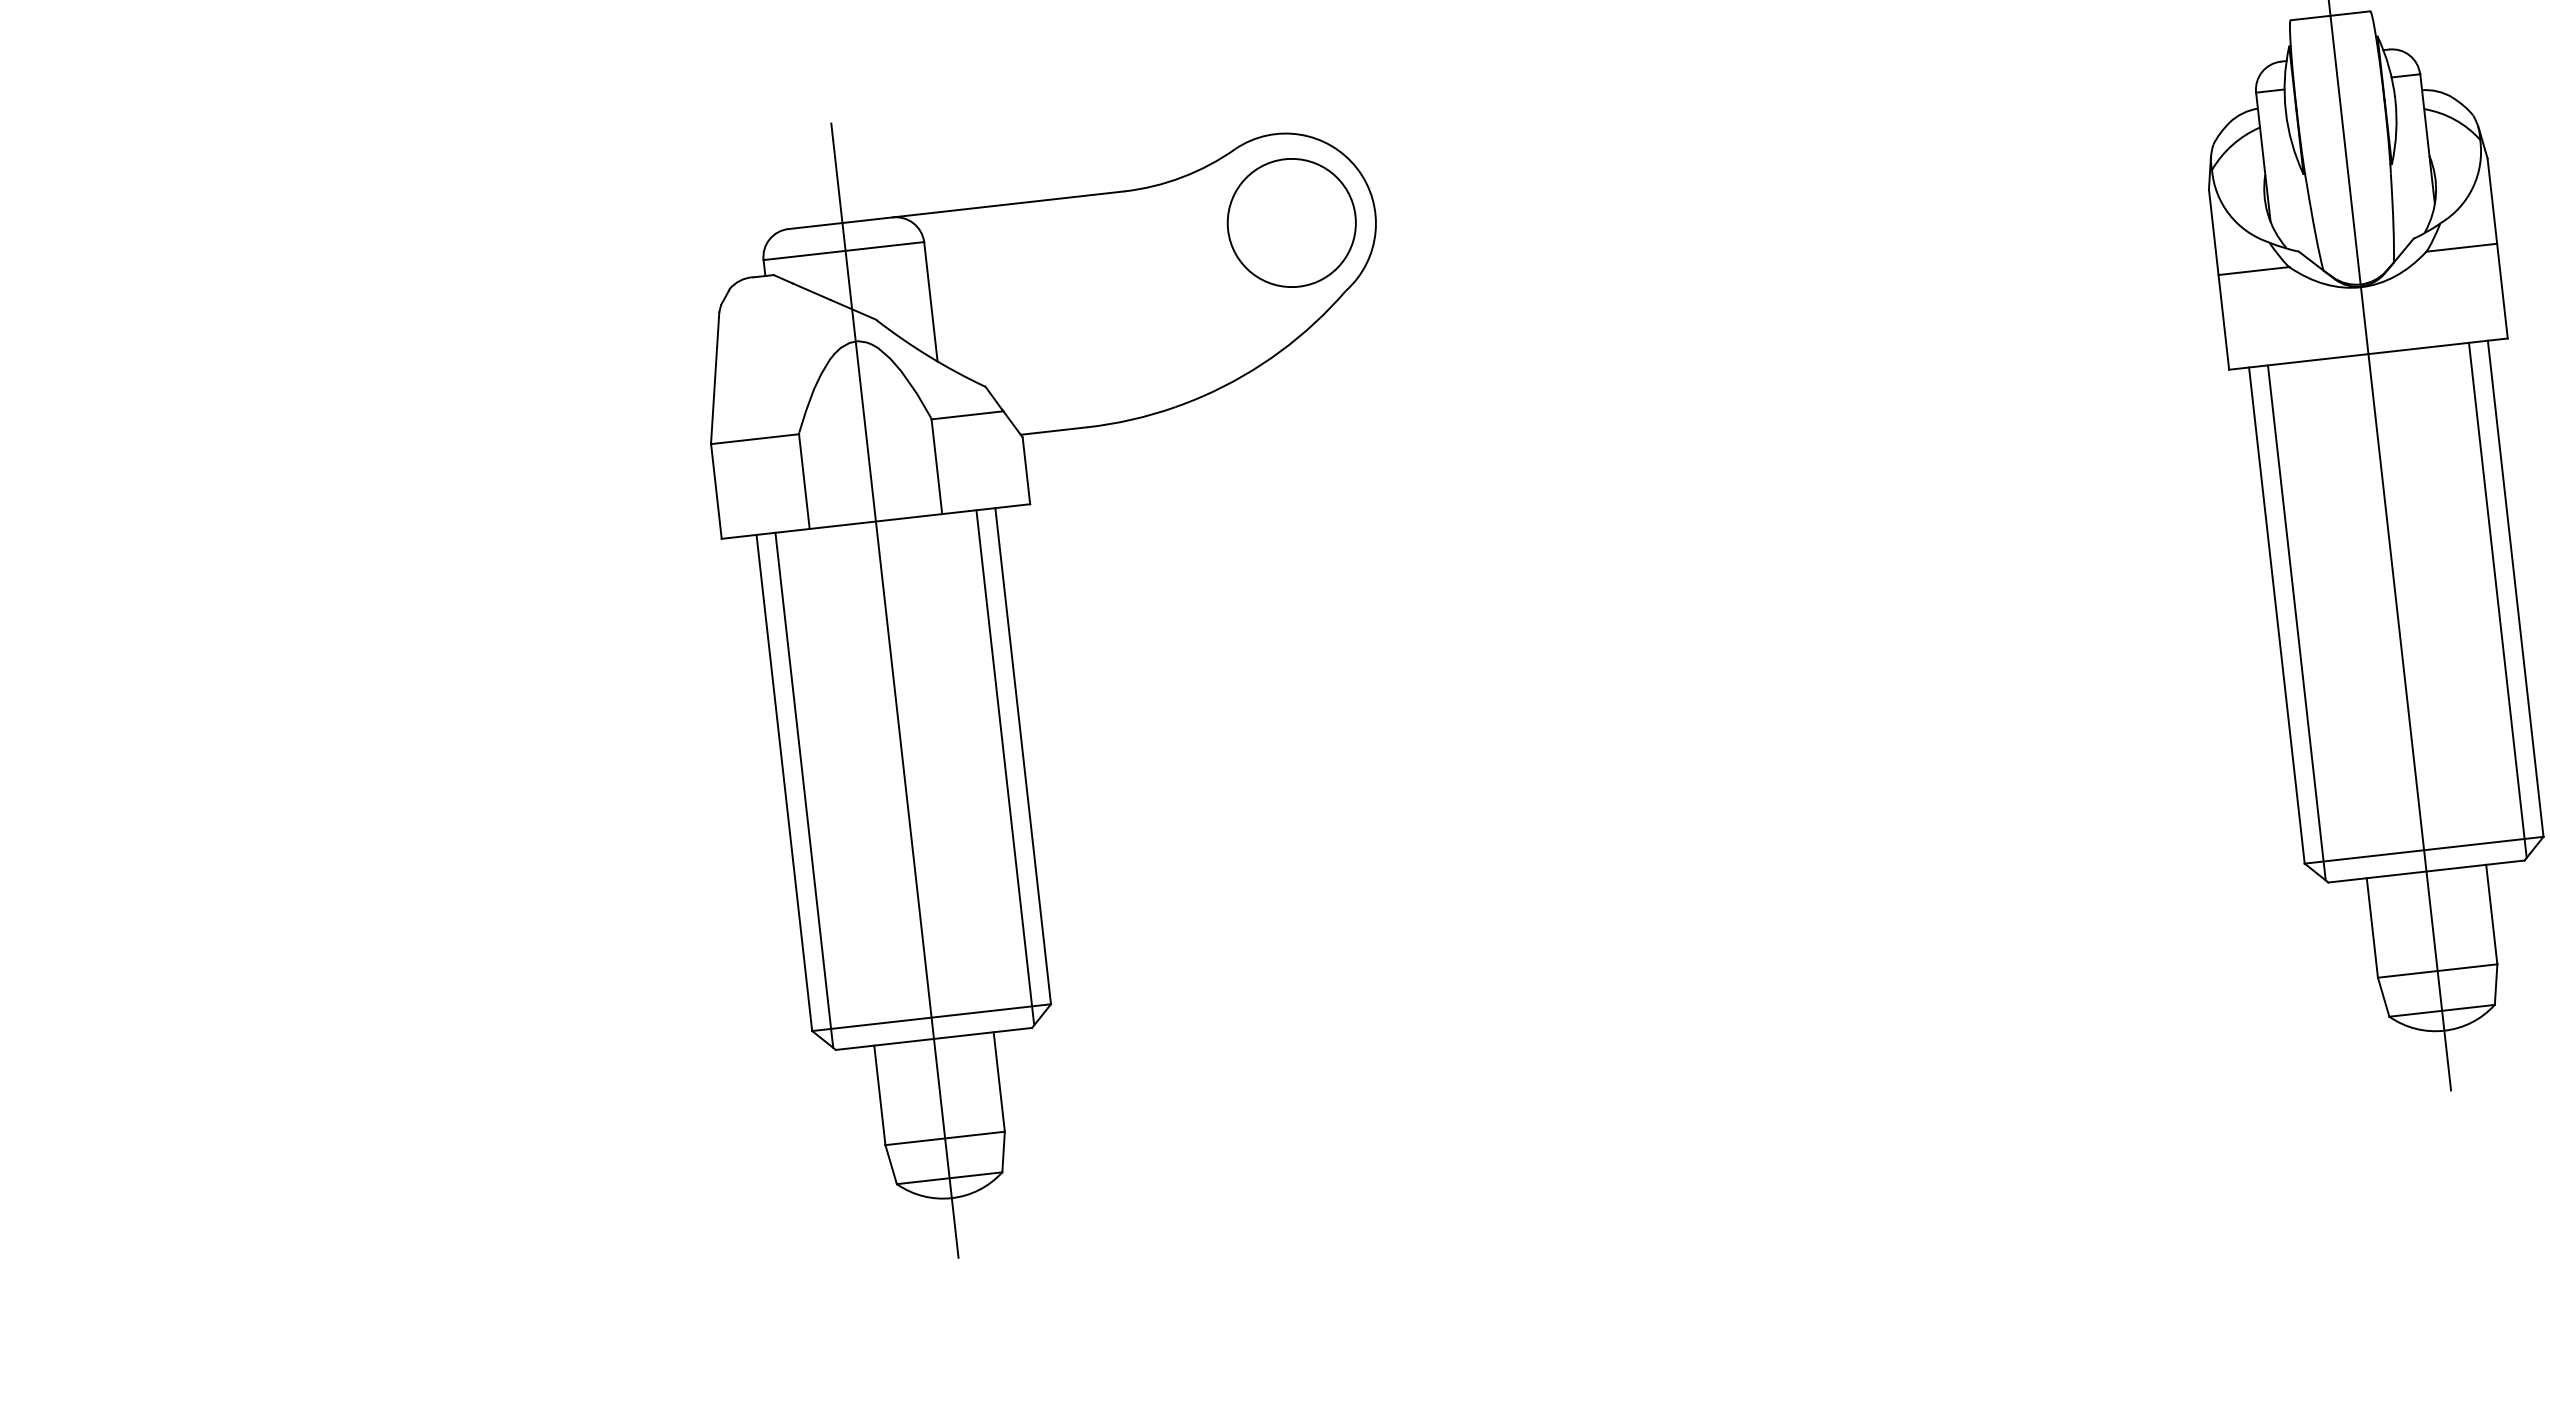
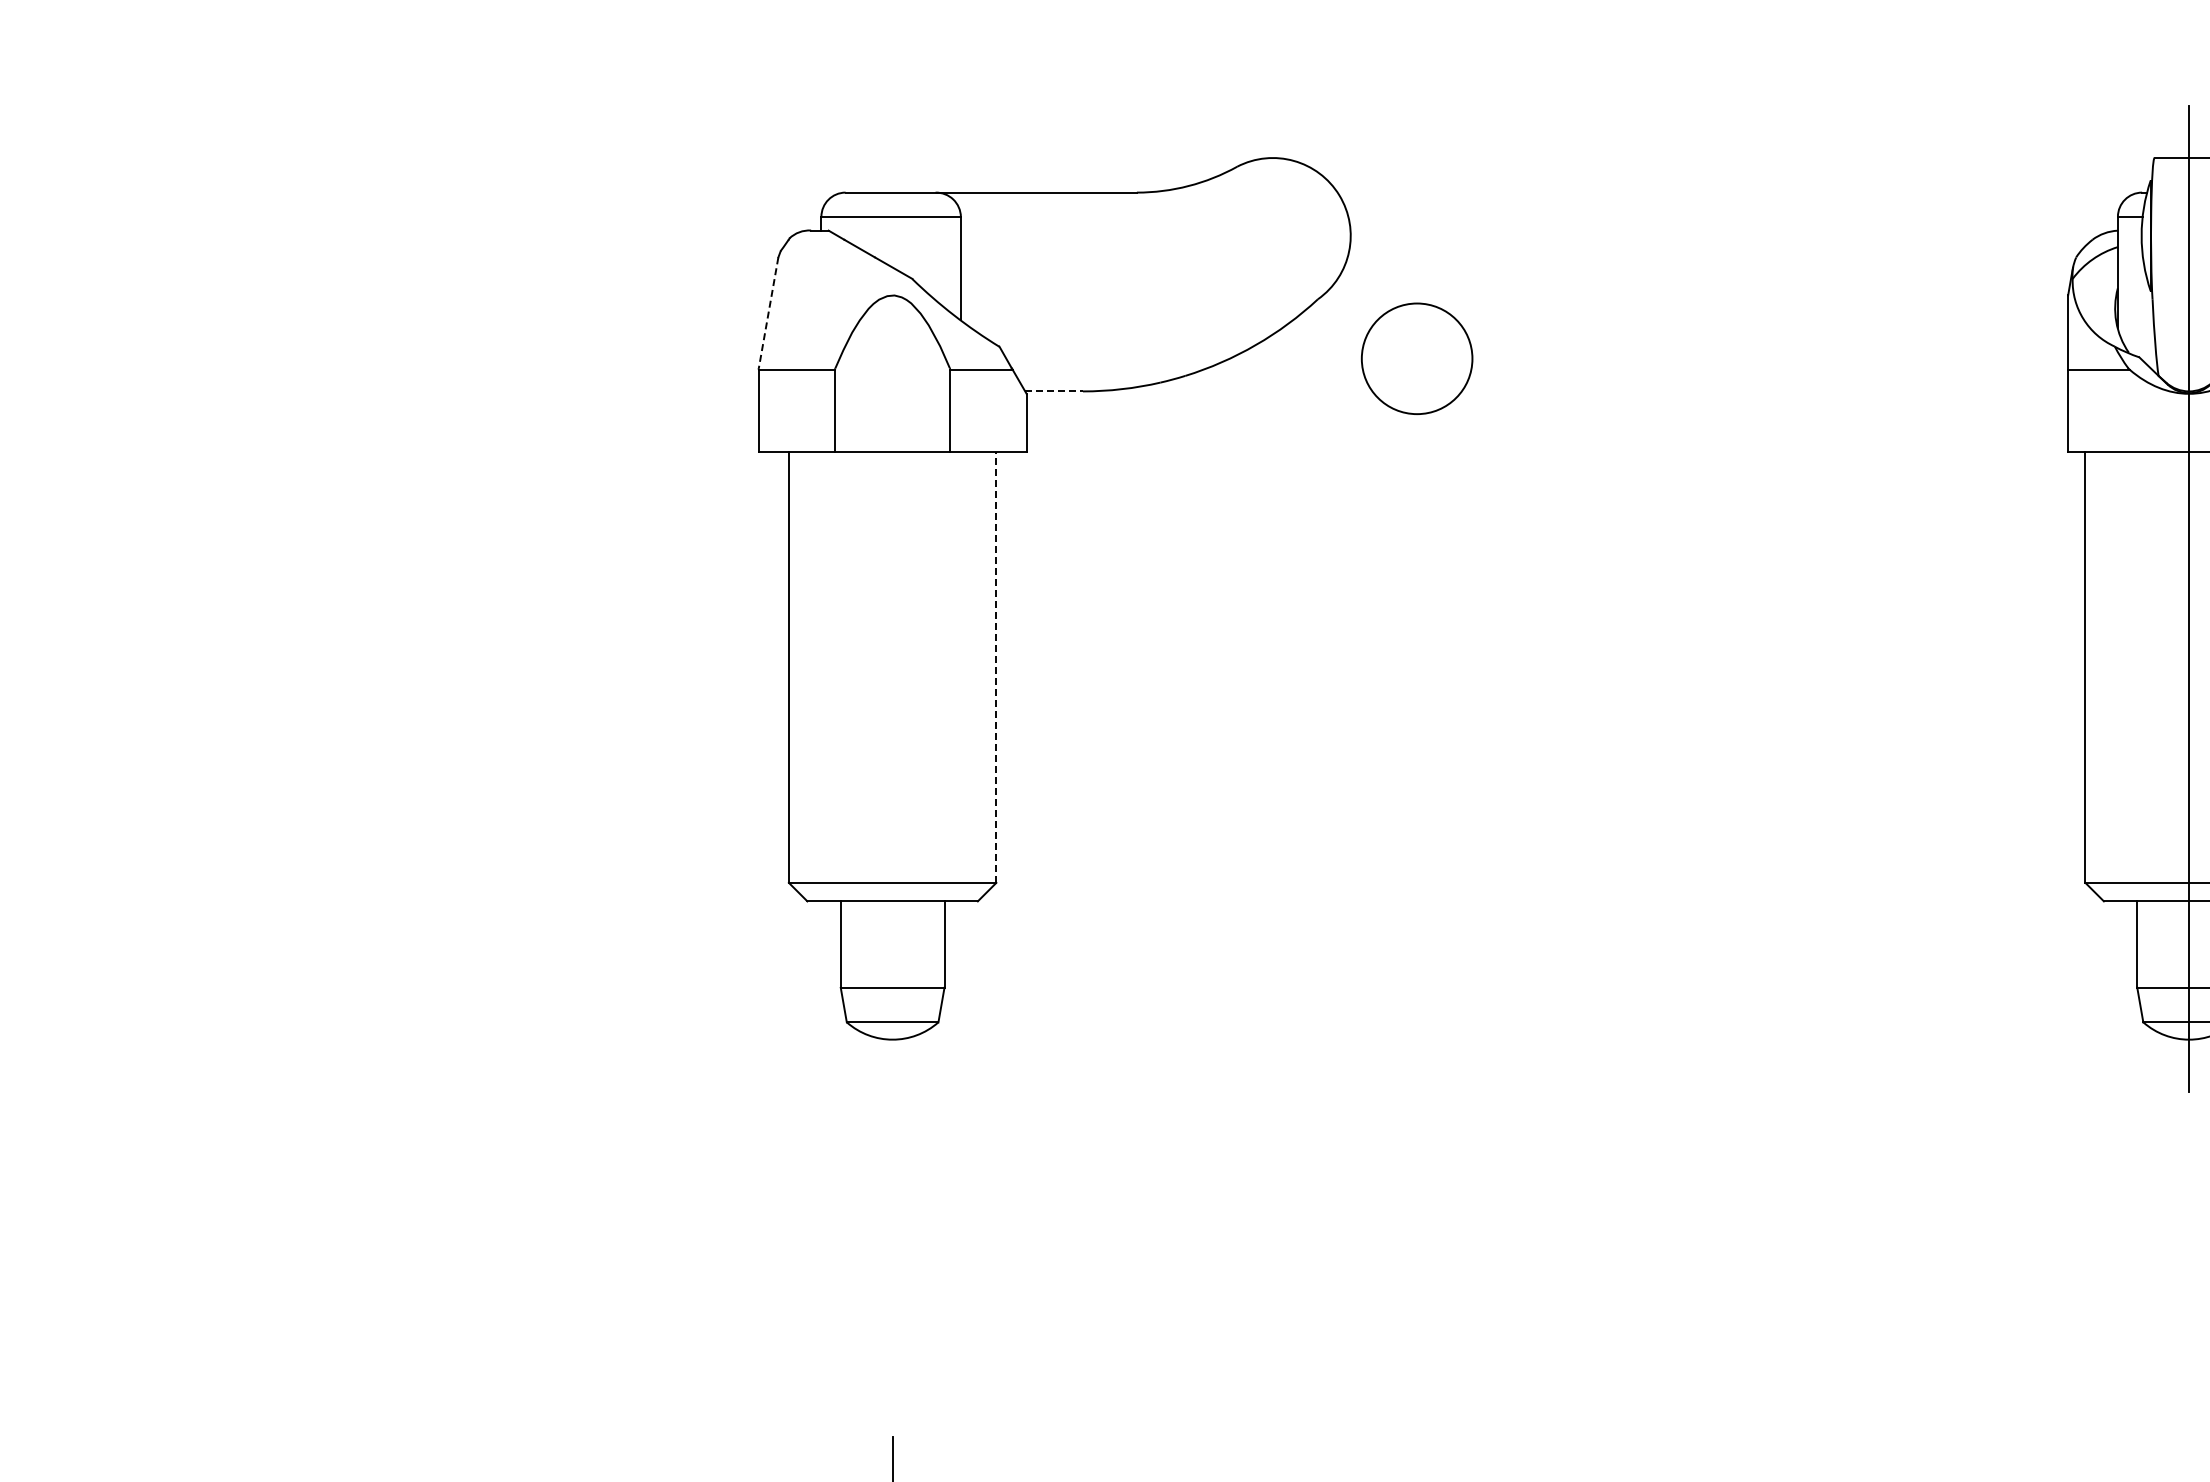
circle: (1291, 222) -> (1416, 358), moved
line: (715, 378) -> (768, 313), solid -> dashed
line: (1054, 431) -> (1054, 391), solid -> dashed
line: (2296, 622) -> (2101, 675), removed
line: (894, 690) -> (892, 598), removed
line: (1023, 755) -> (996, 666), solid -> dashed
line: (1004, 767) -> (979, 675), removed
line: (804, 790) -> (805, 675), removed

